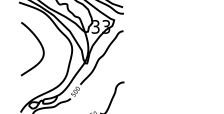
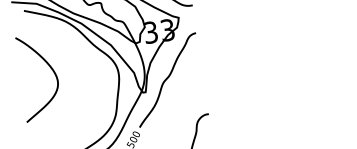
curve: (40, 45) -> (50, 70), moved

